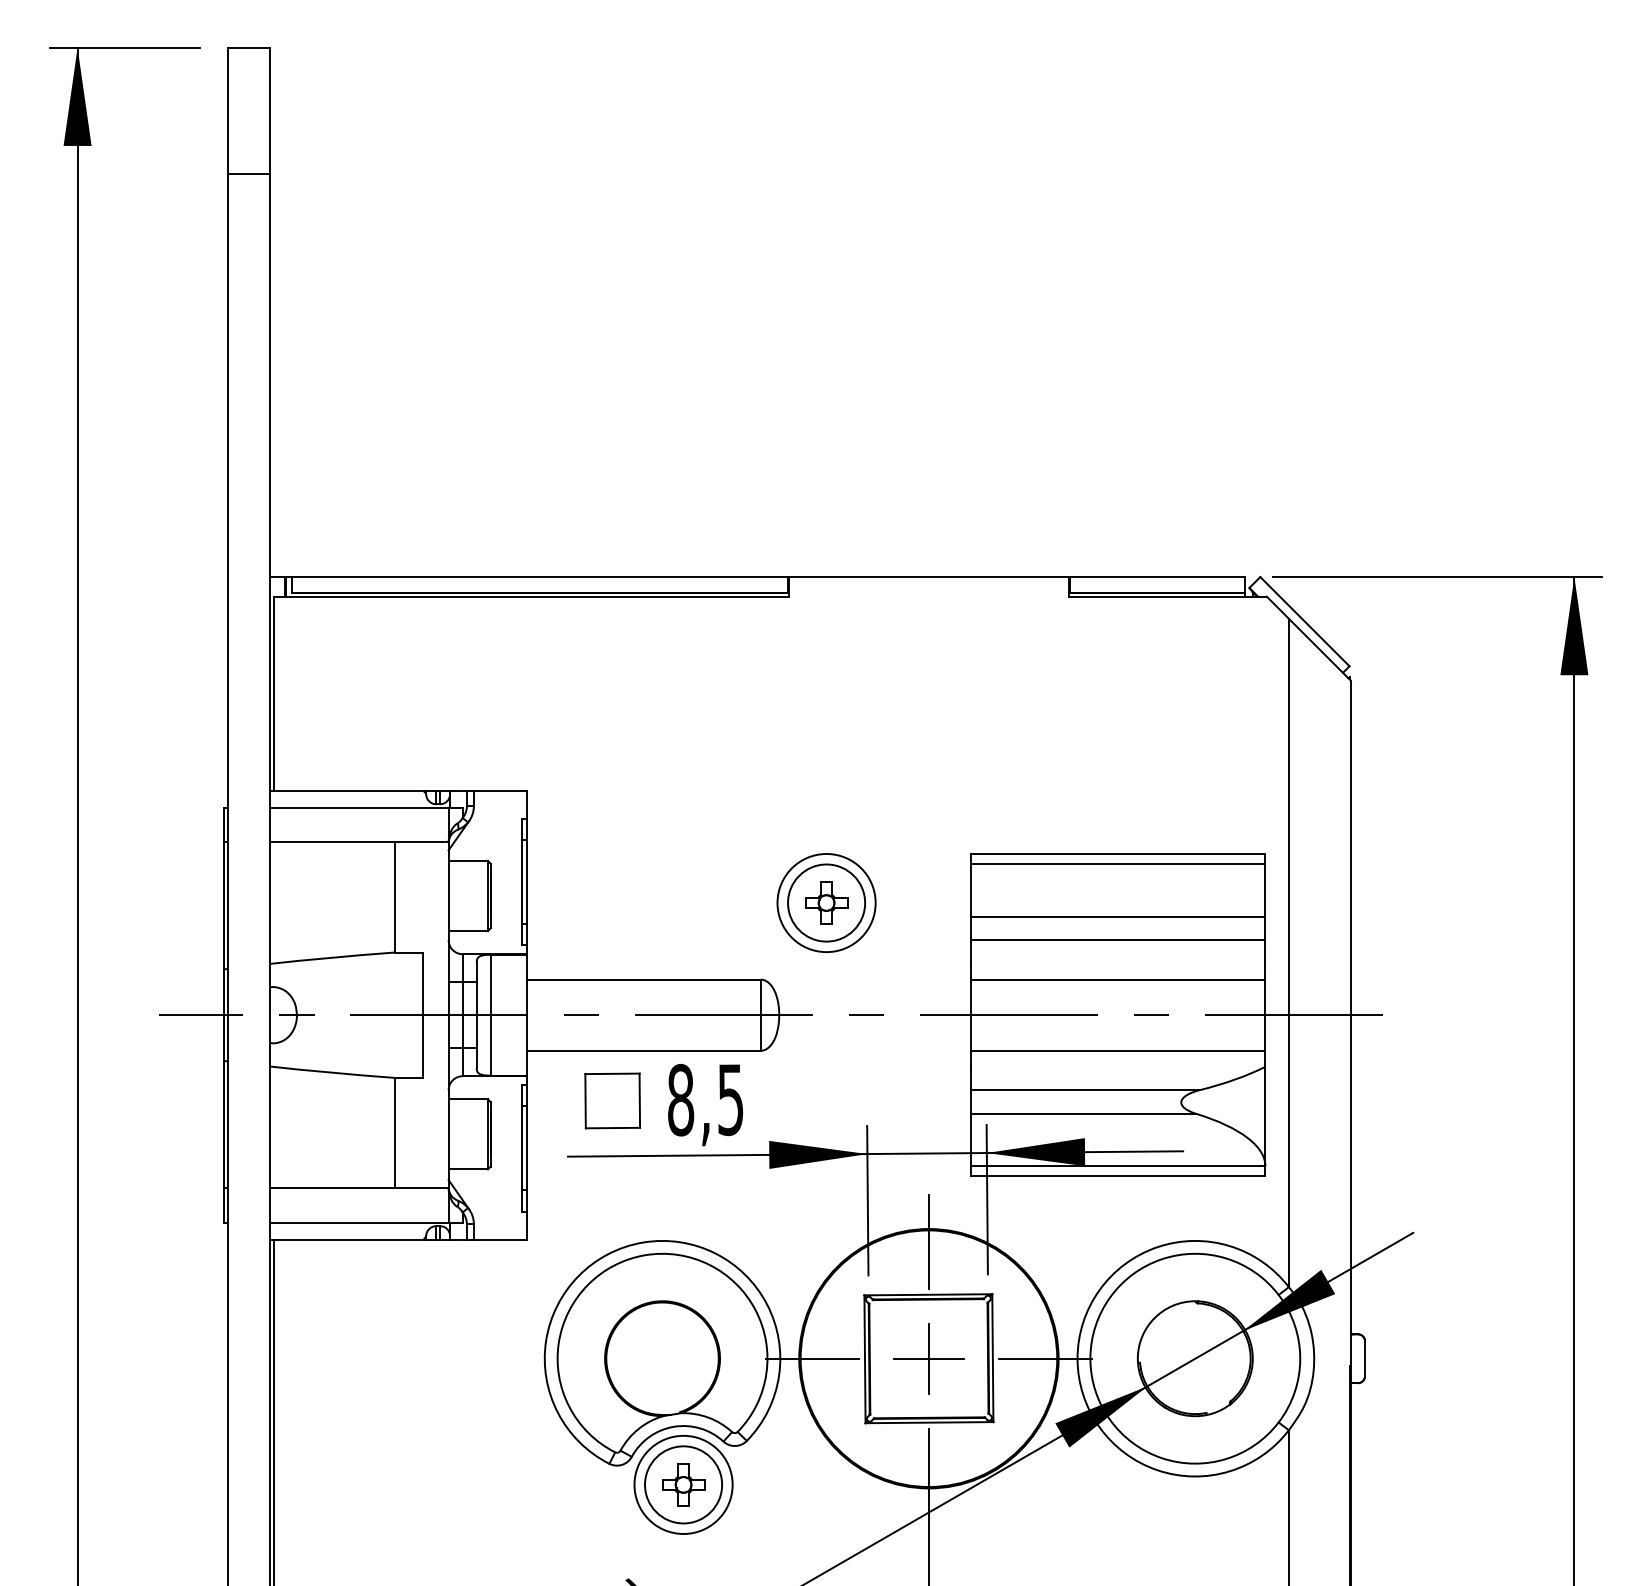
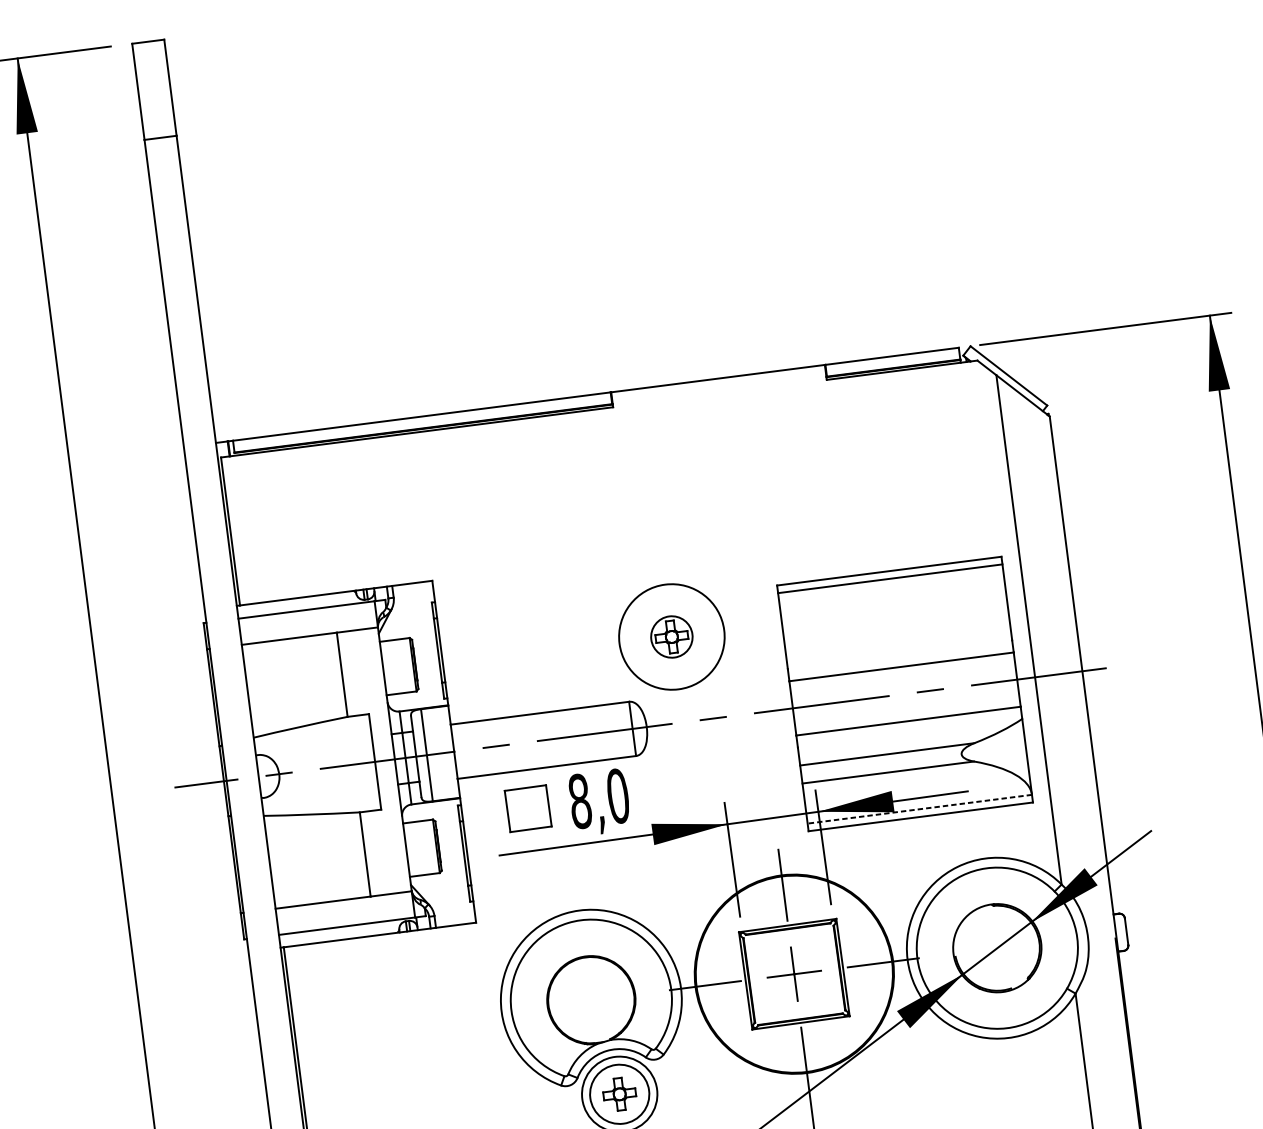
circle: (826, 902) -> (671, 636), size x0.7
circle: (826, 902) -> (671, 636), size x1.4
line: (1117, 916) -> (894, 618), removed
line: (1117, 940) -> (897, 637), removed
text: (730, 1099) -> (617, 796), 8,5 -> 8,0
line: (1117, 1166) -> (919, 809), solid -> dashed

